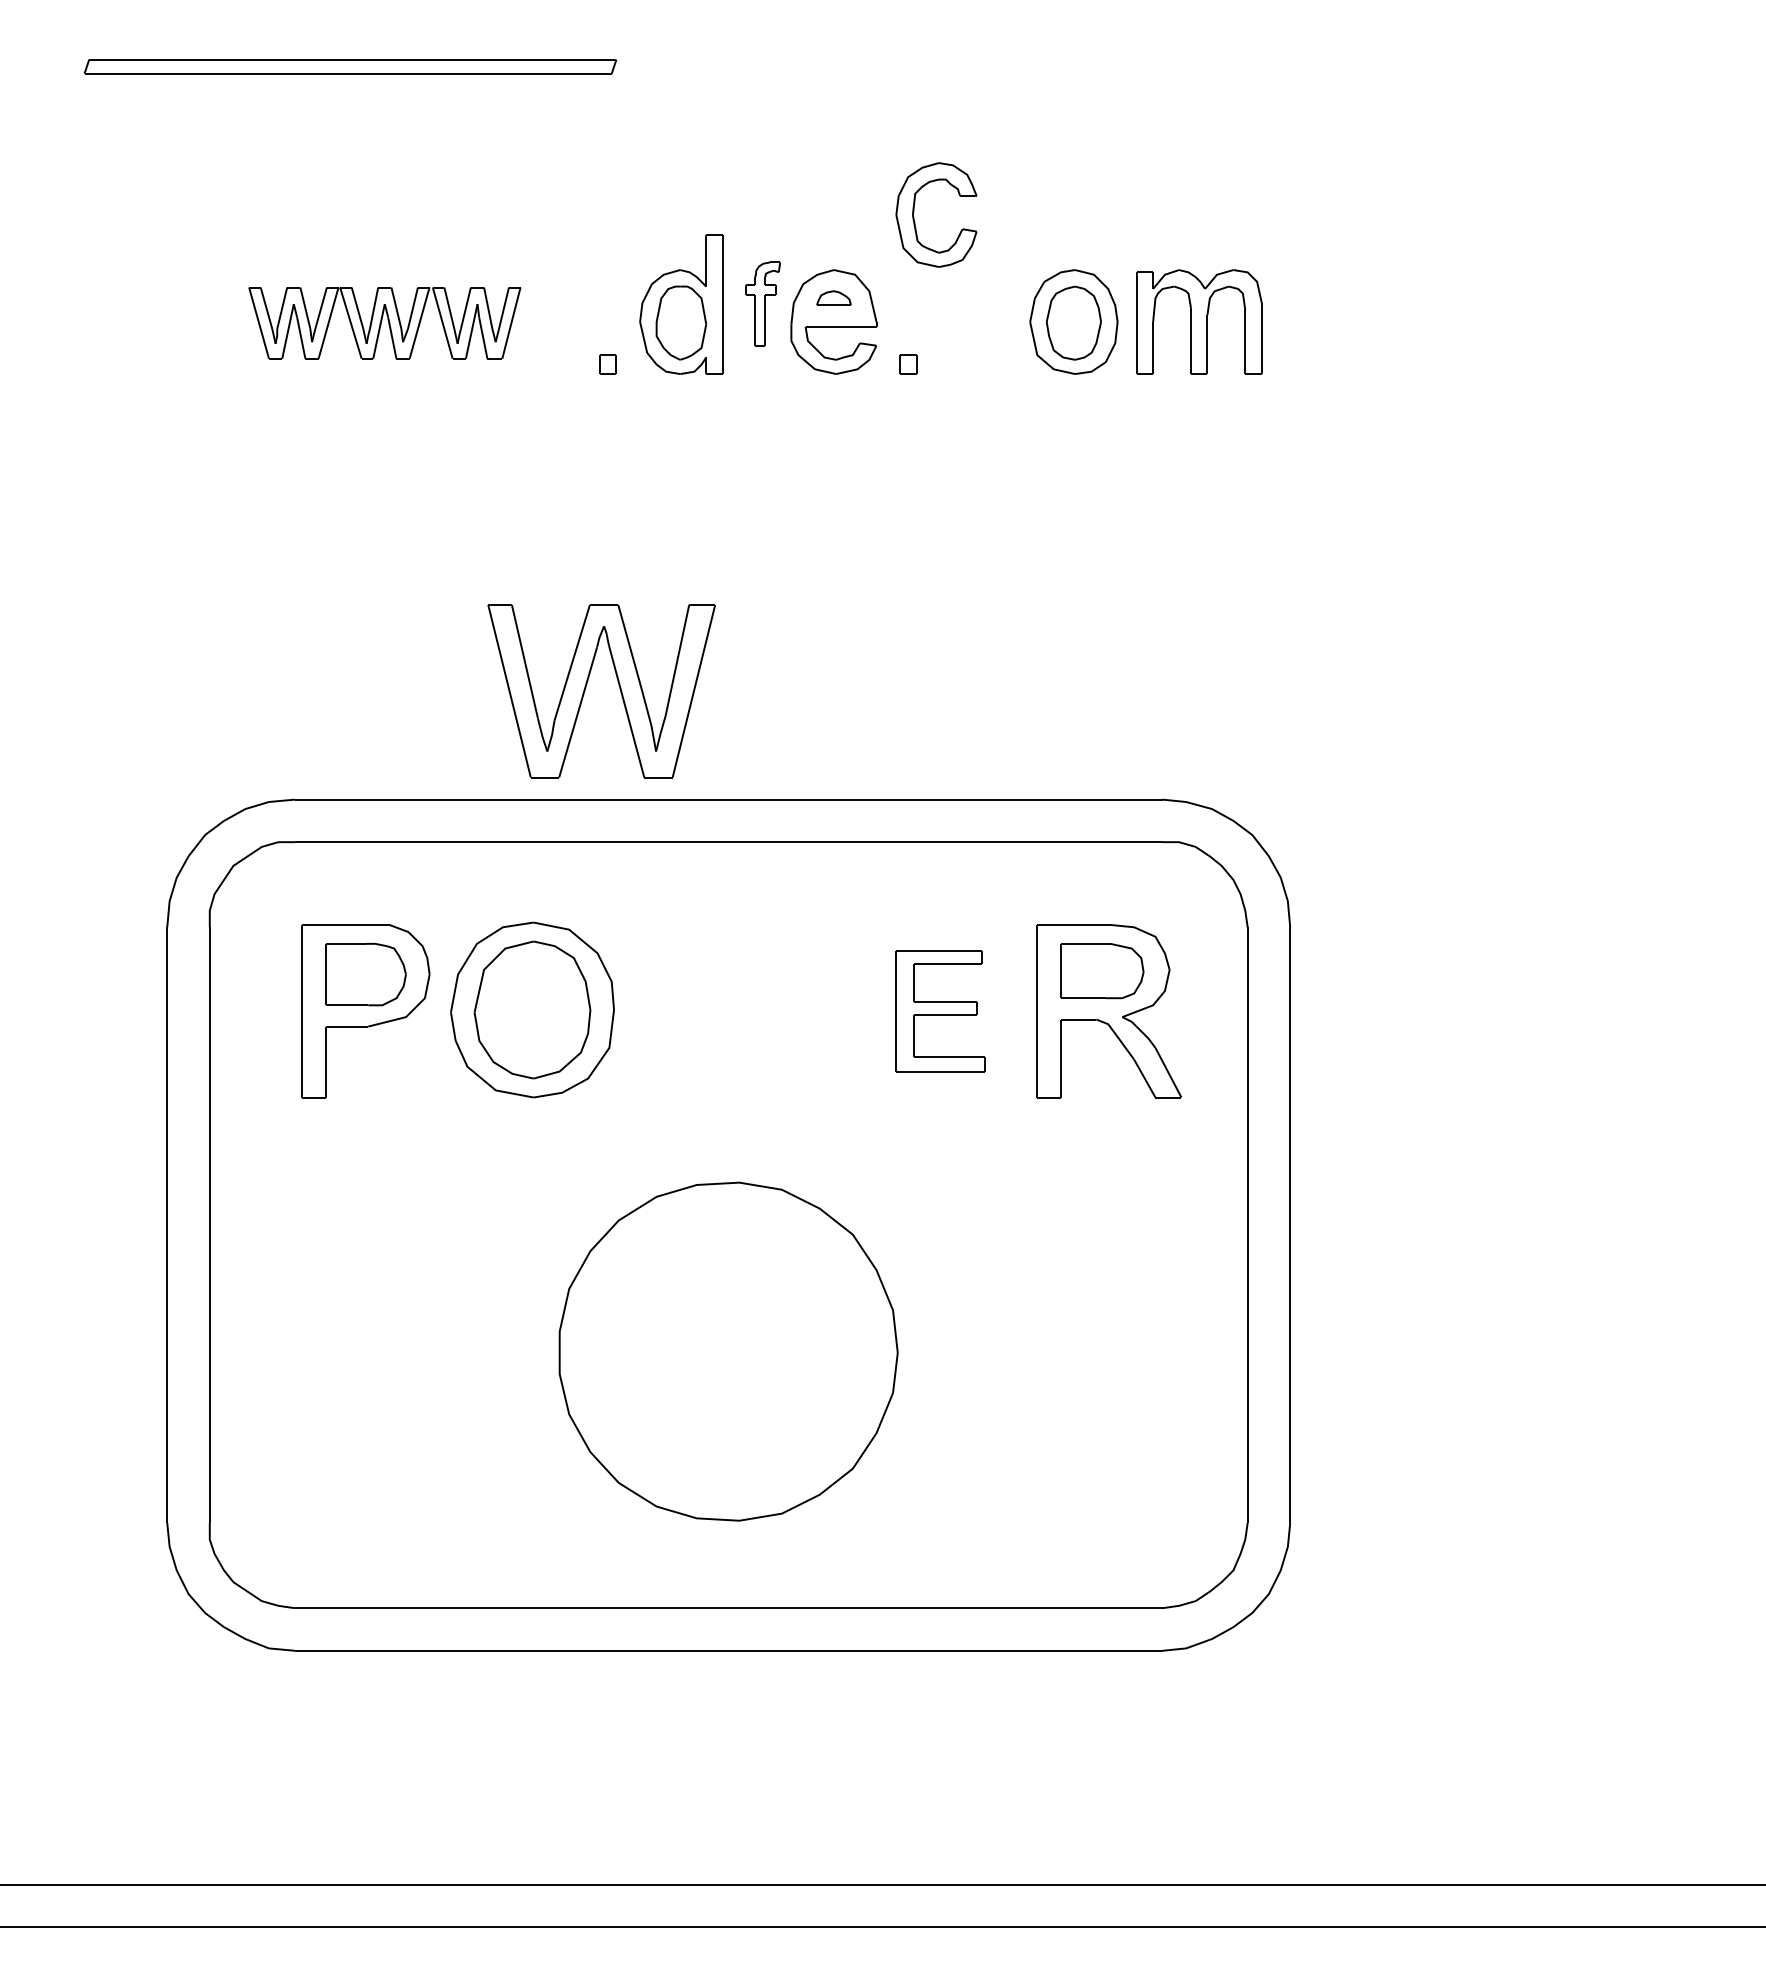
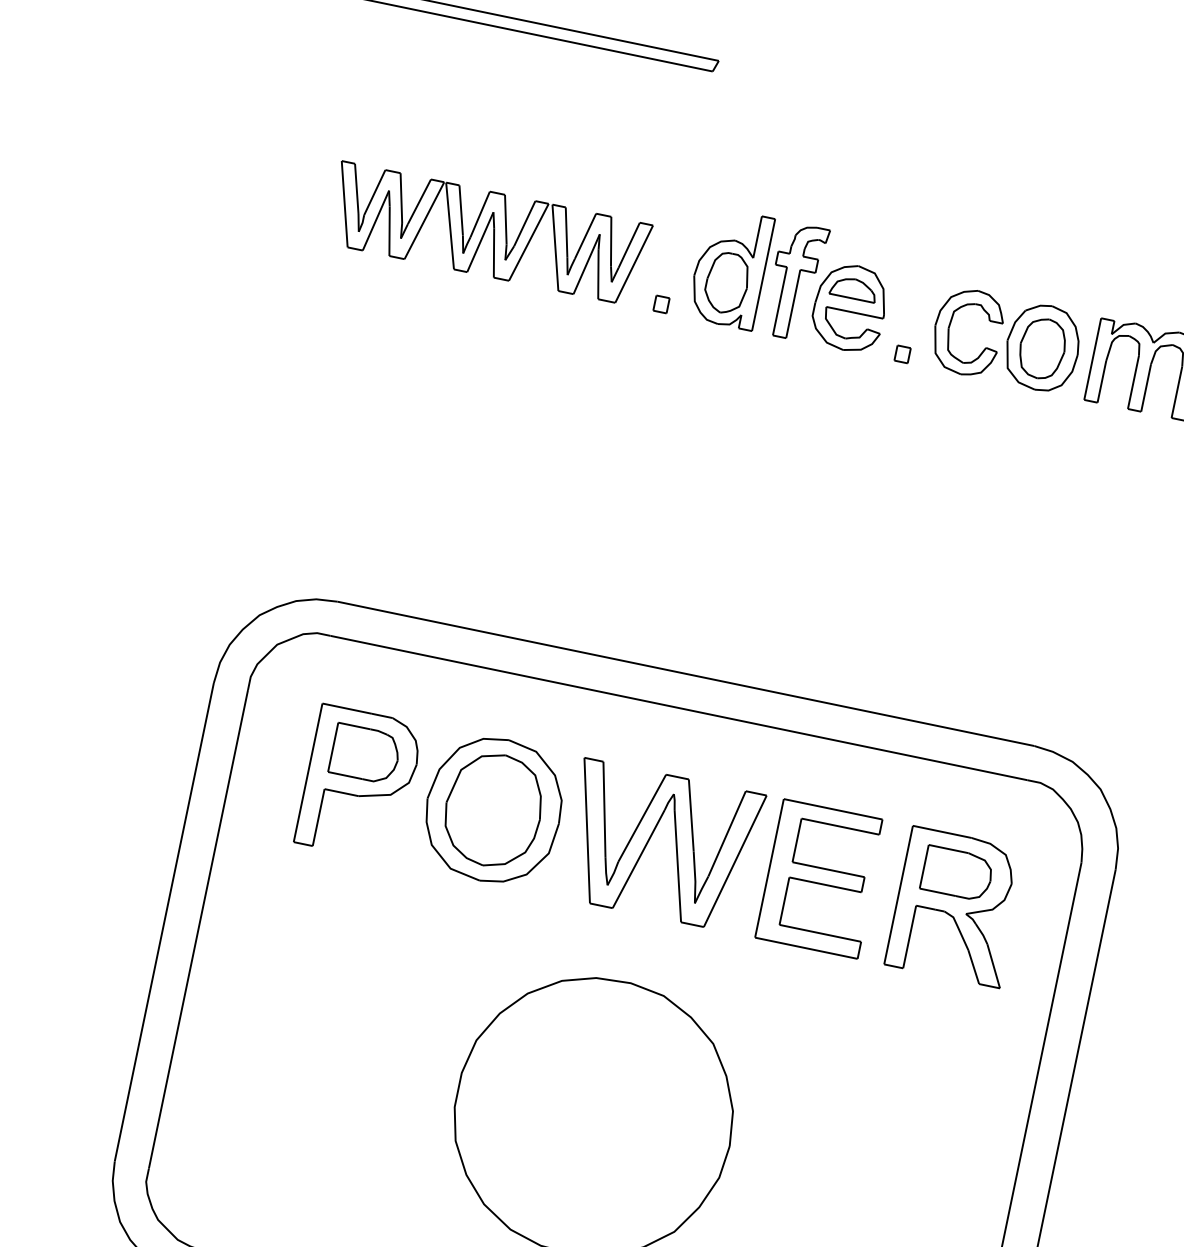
part: (914, 212) -> (950, 326), moved
part: (833, 297) -> (853, 288), size x1.67
part: (763, 303) -> (796, 281), size x1.67
part: (384, 322) -> (488, 233), size x1.43
part: (586, 687) -> (649, 840), moved
part: (940, 1011) -> (820, 879), size x1.43

